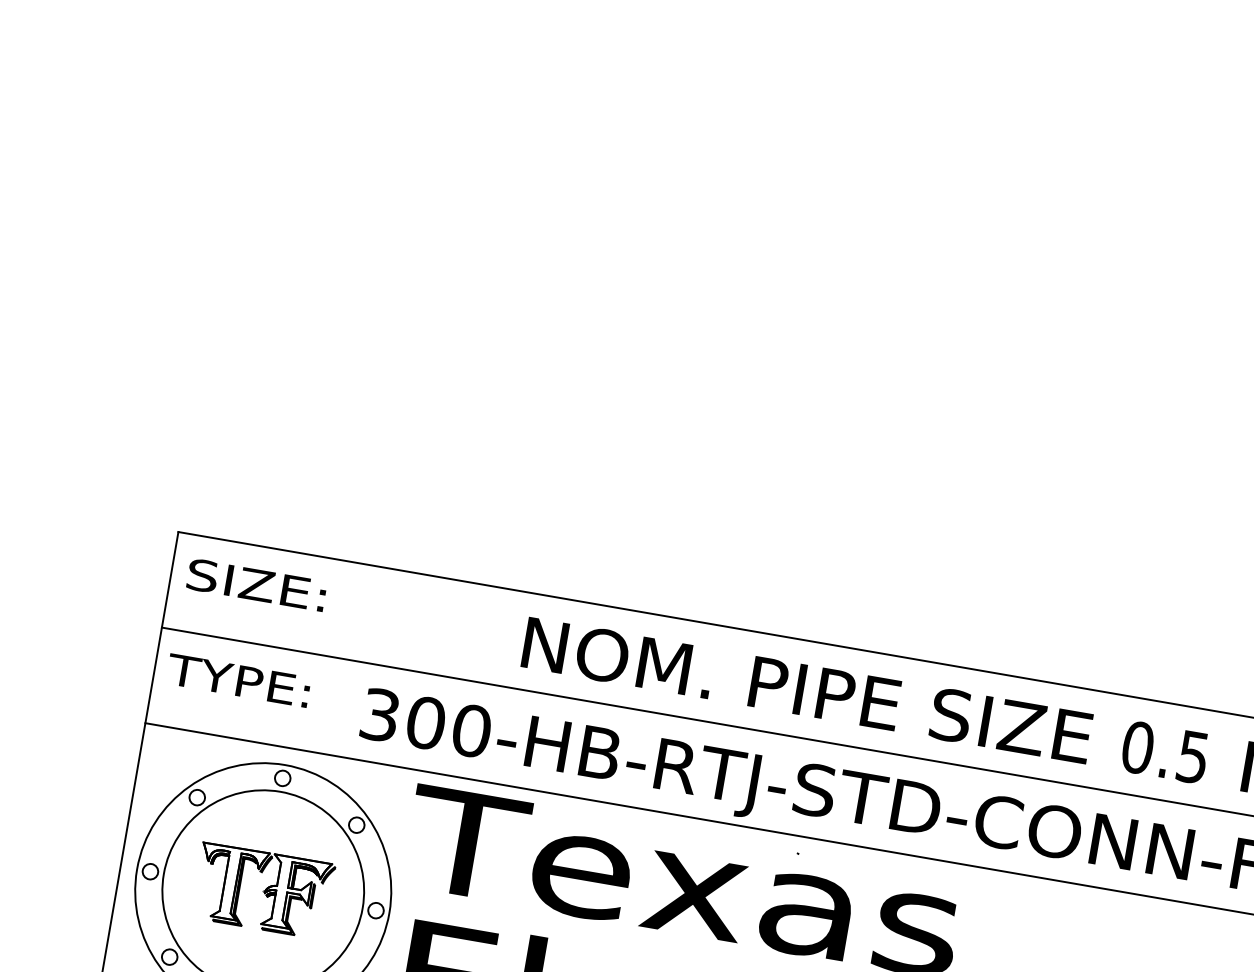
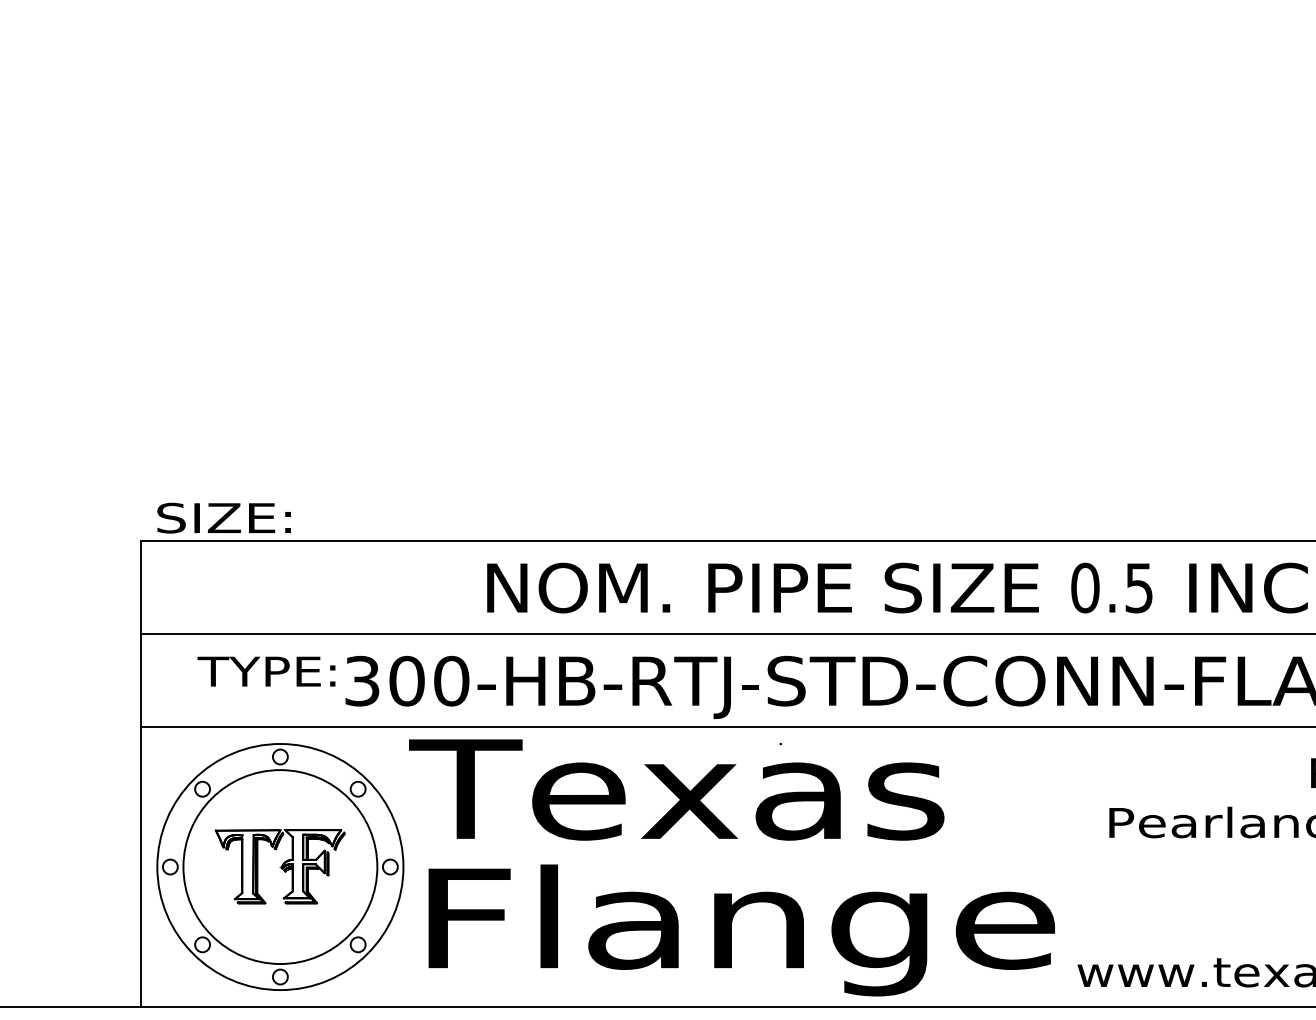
text: (256, 584) -> (223, 517), moved
text: (238, 680) -> (266, 671), moved

